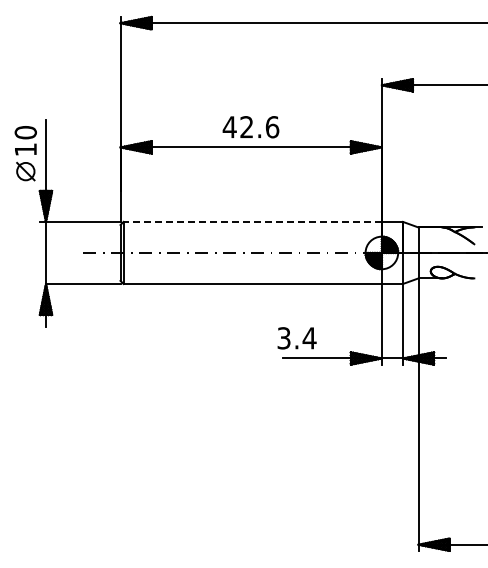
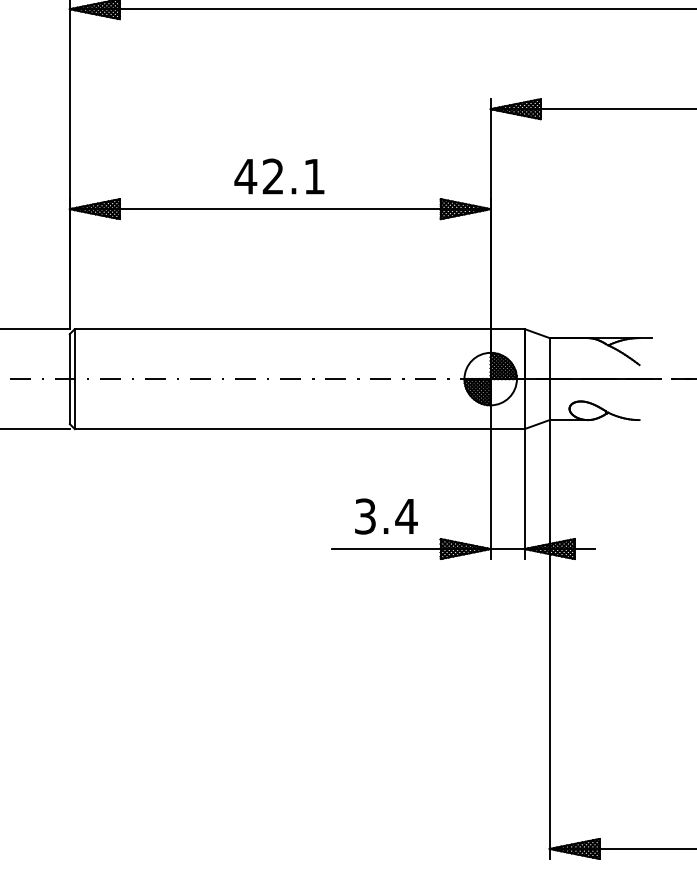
text: (272, 127) -> (314, 177), 42.6 -> 42.1
line: (252, 221) -> (282, 328), dashed -> solid
text: (296, 338) -> (385, 516), moved

